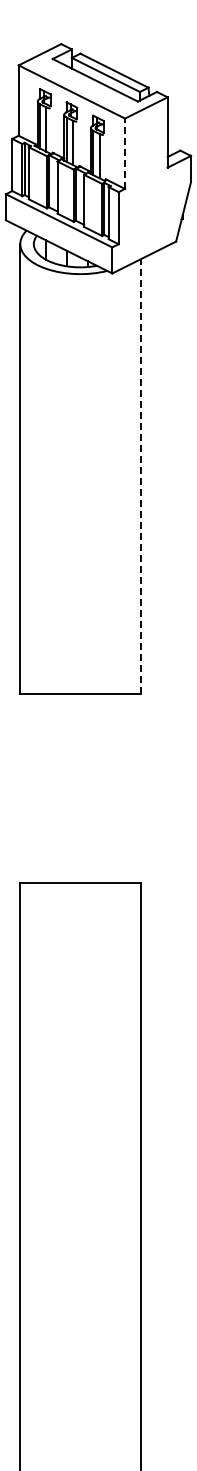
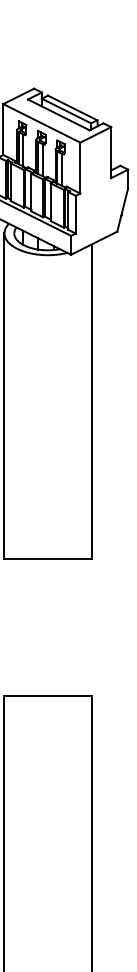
line: (125, 153) -> (80, 167), dashed -> solid
line: (140, 476) -> (91, 401), dashed -> solid

